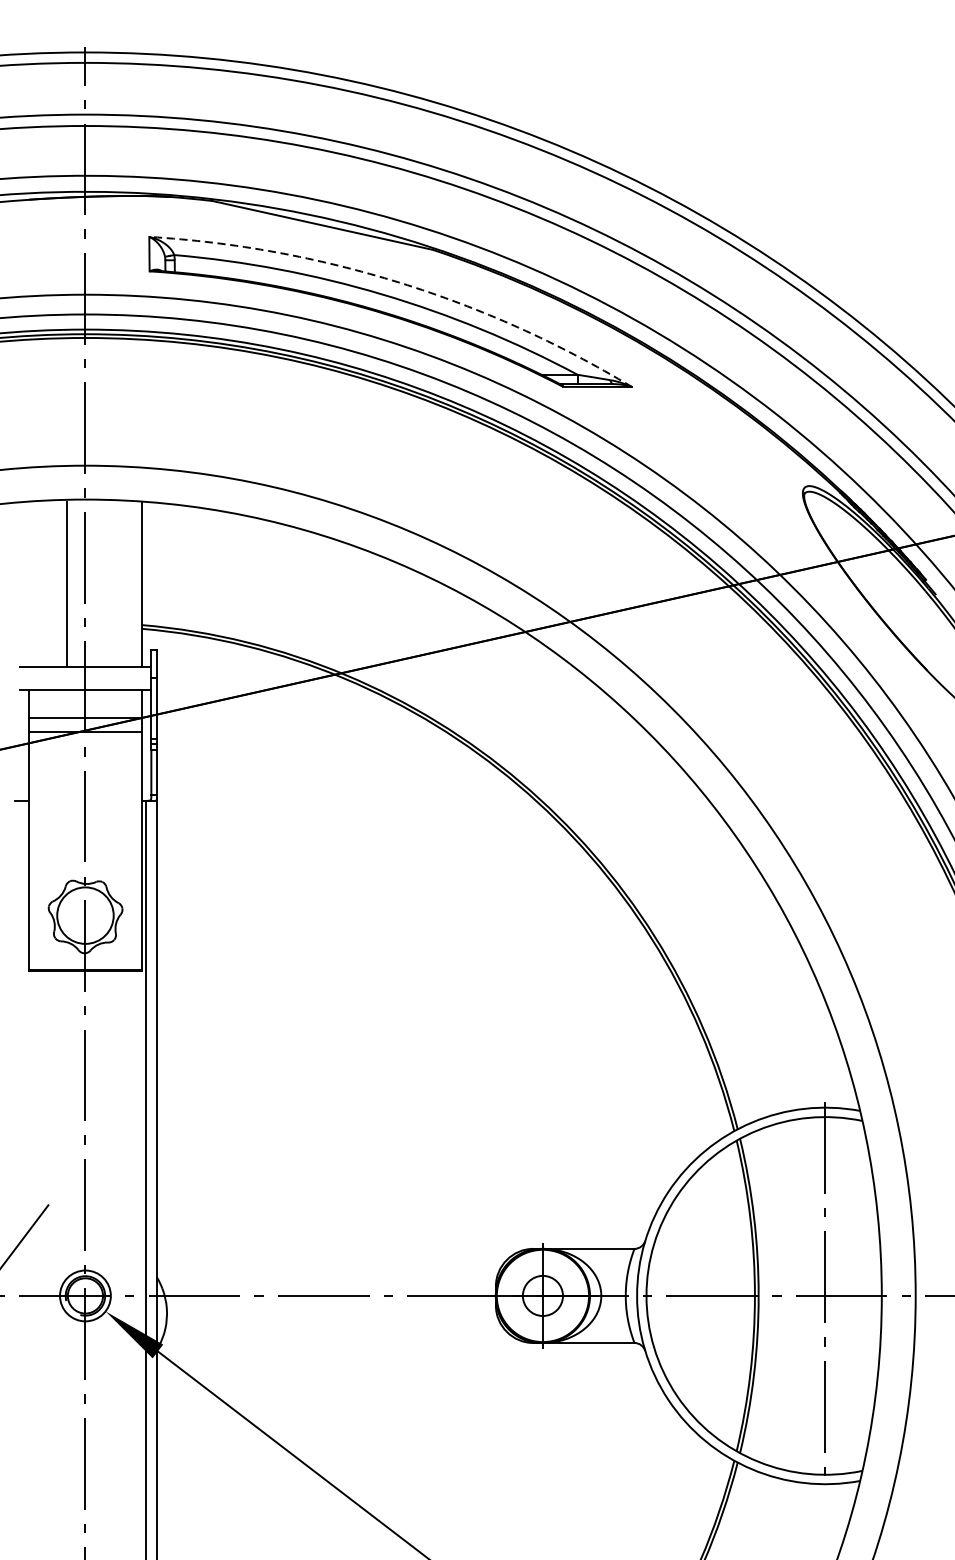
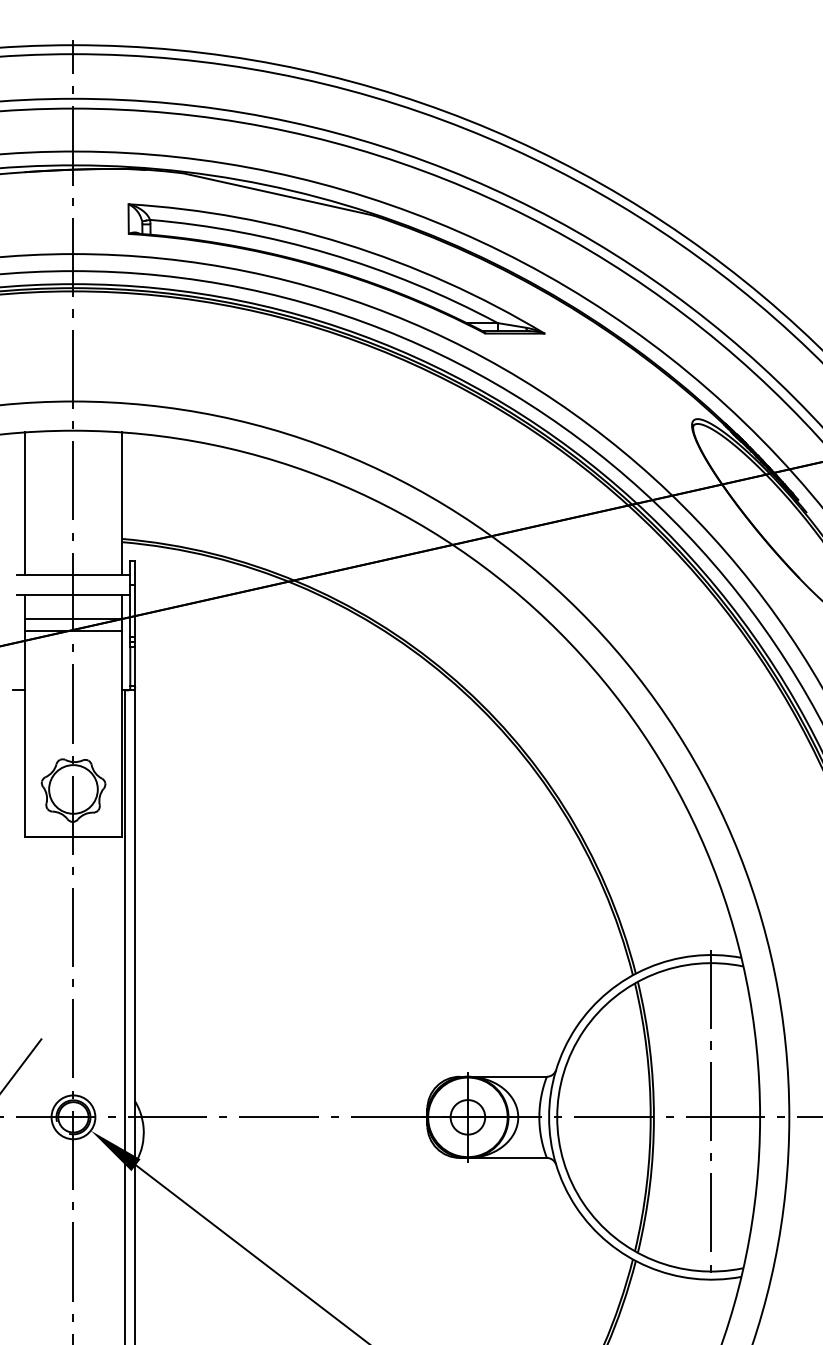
arc: (399, 282) -> (344, 243), dashed -> solid
line: (66, 583) -> (24, 503), moved

